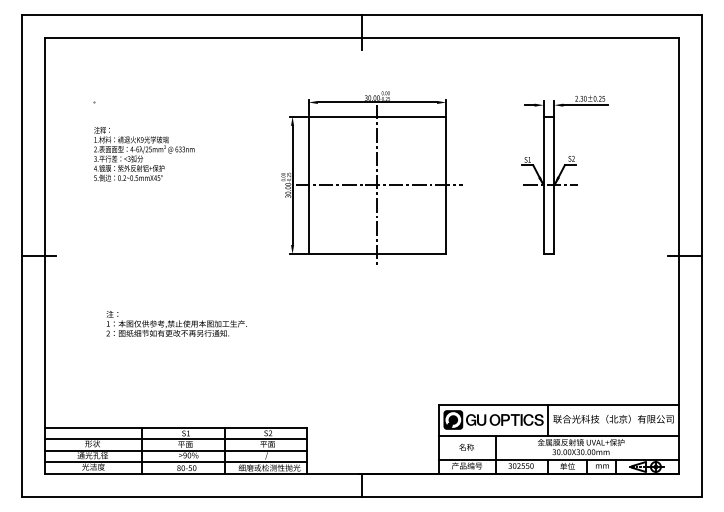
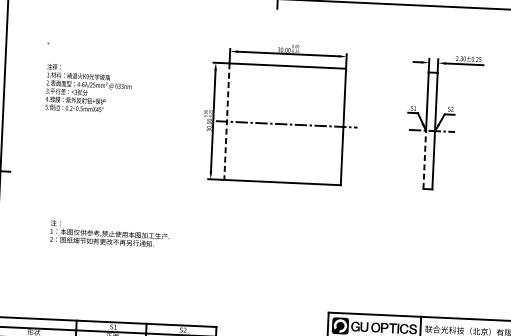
line: (308, 185) -> (226, 121), solid -> dashed
line: (377, 185) -> (285, 124), removed
line: (543, 219) -> (424, 159), solid -> dashed

